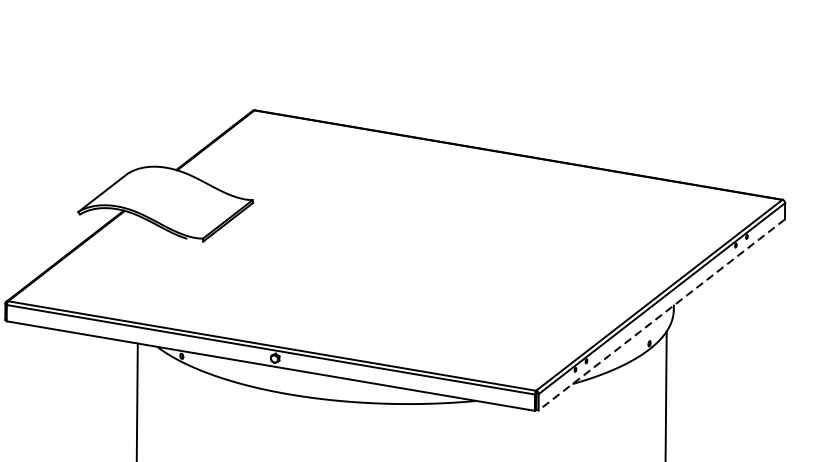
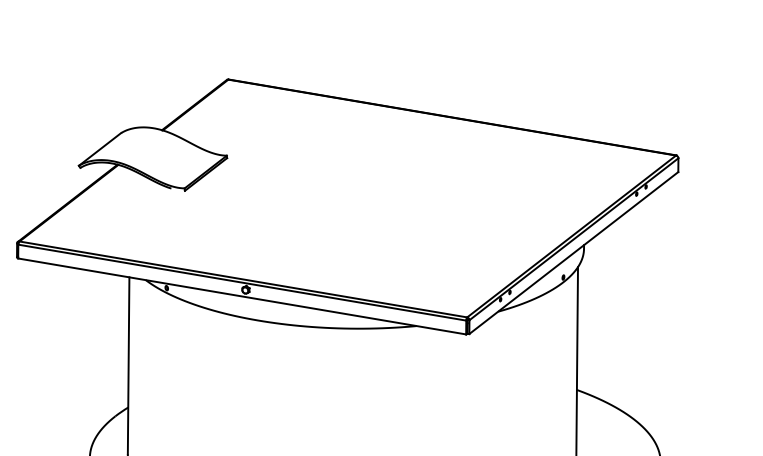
line: (661, 315) -> (573, 253), dashed -> solid

